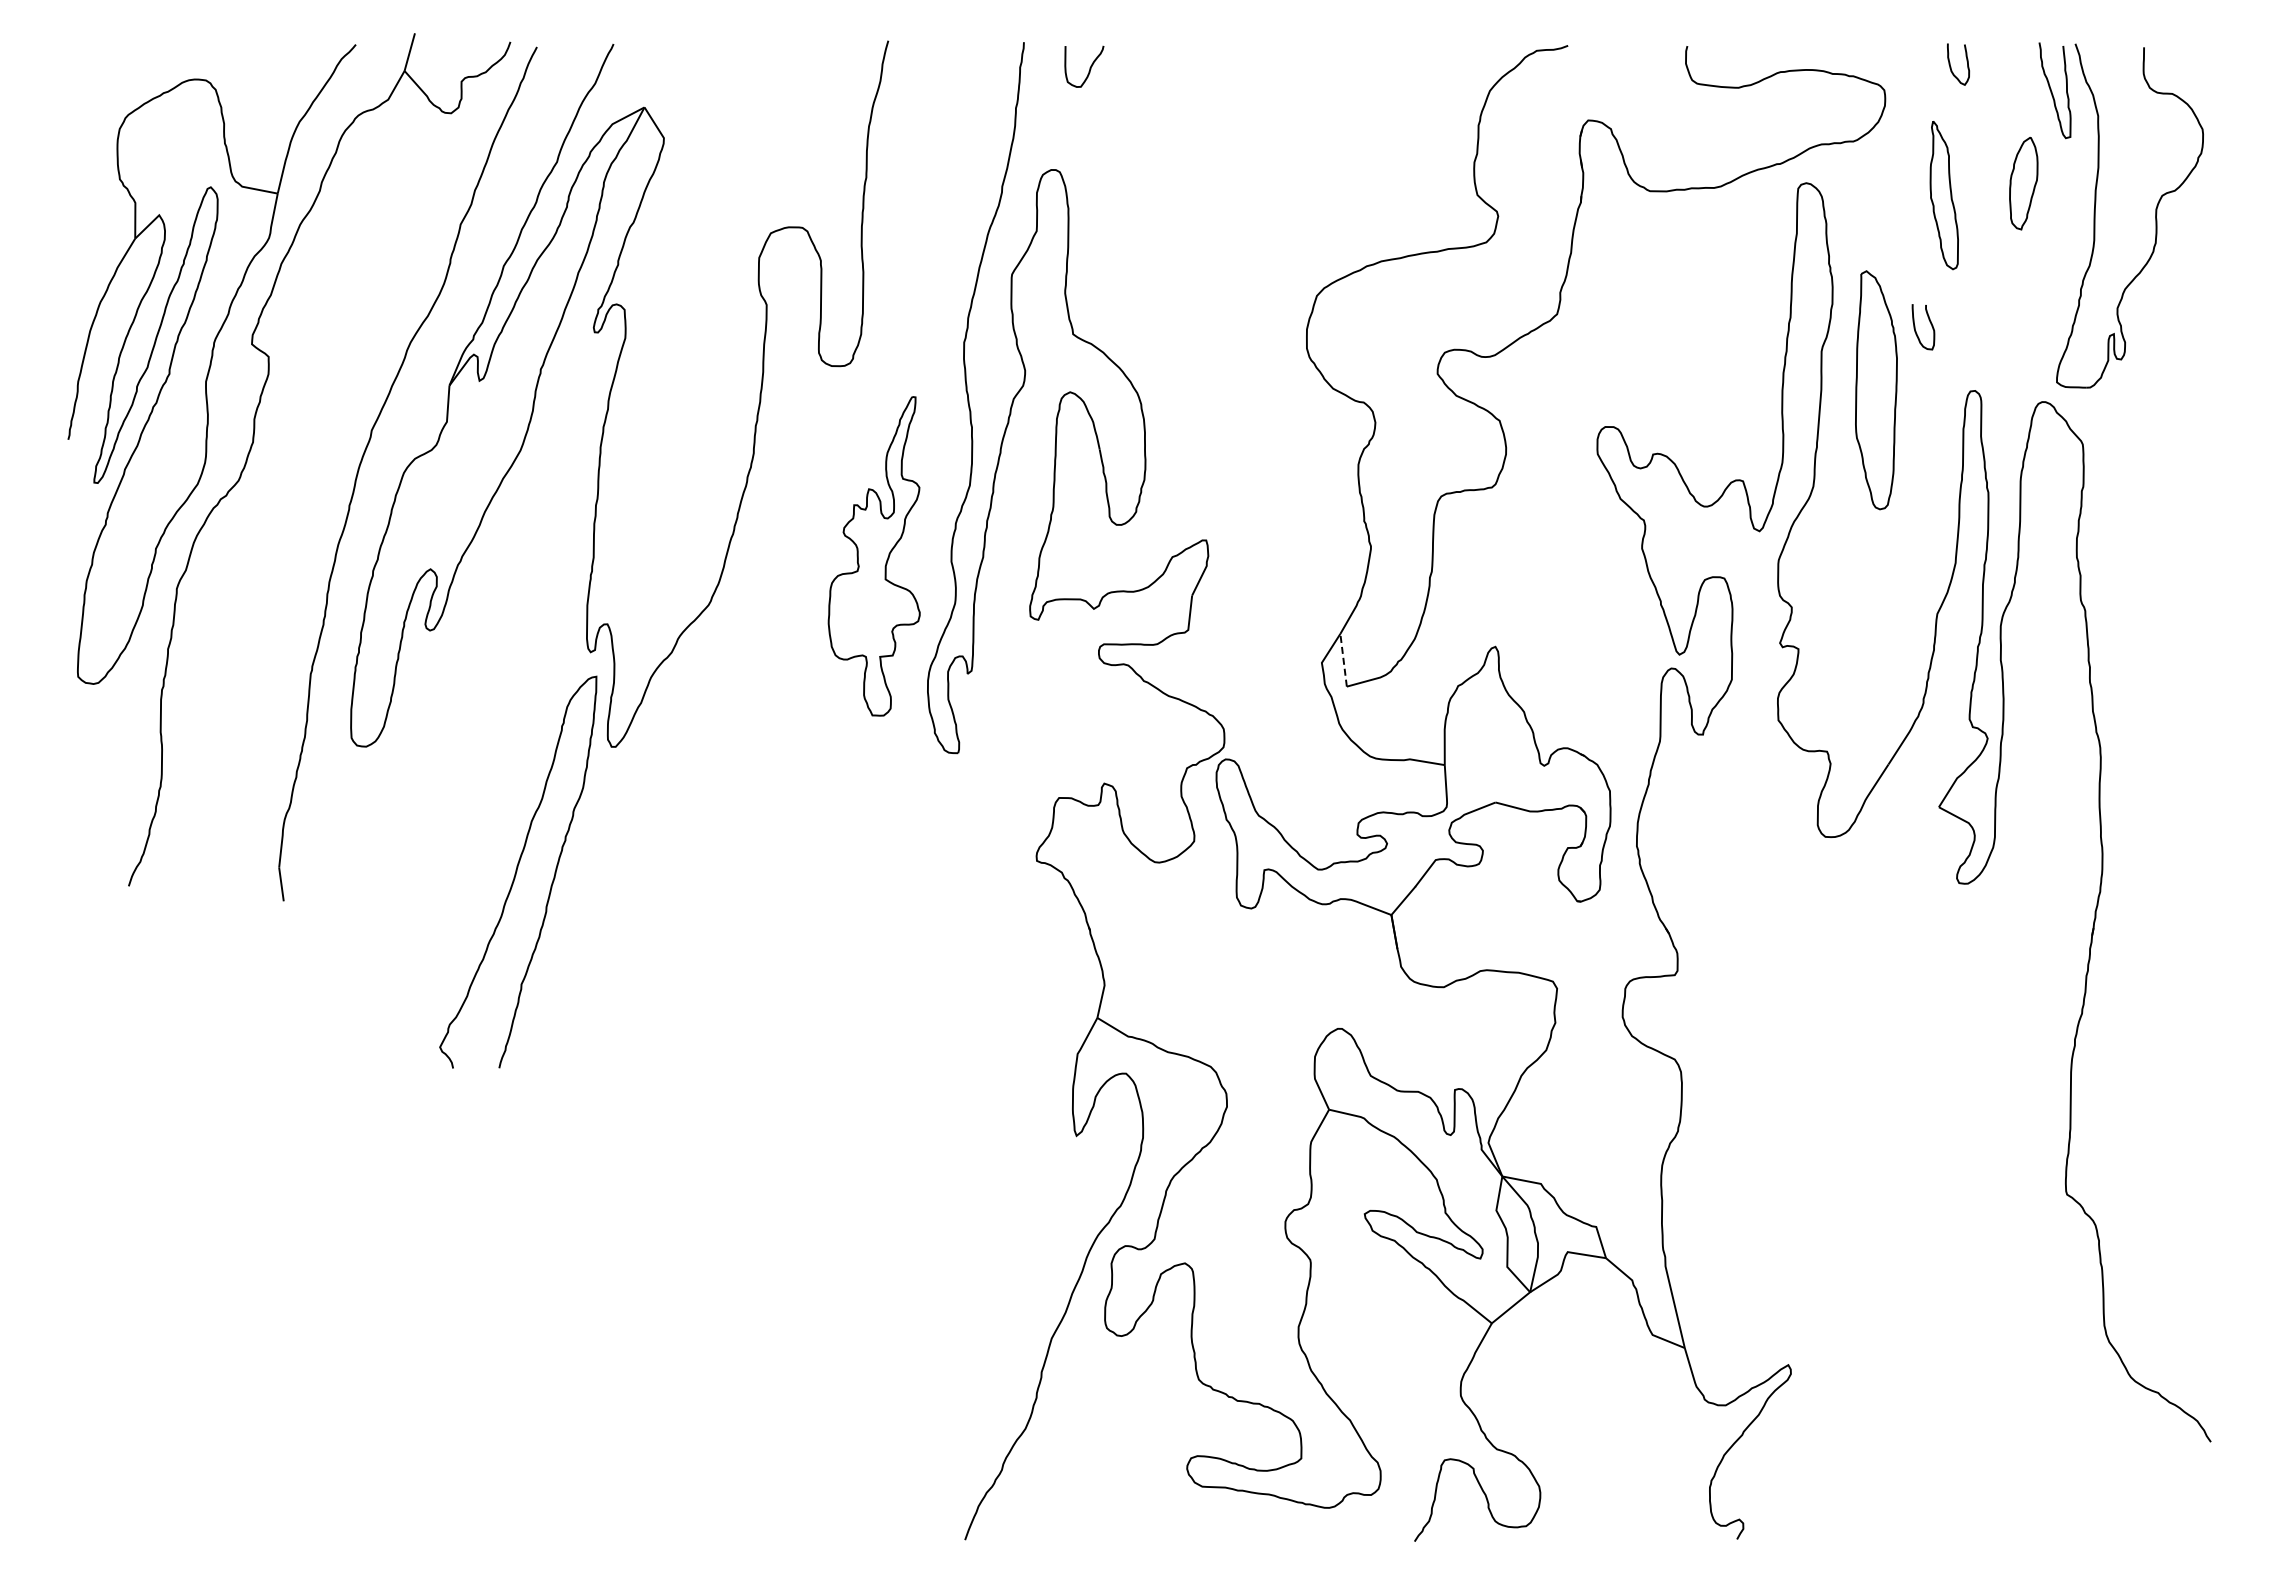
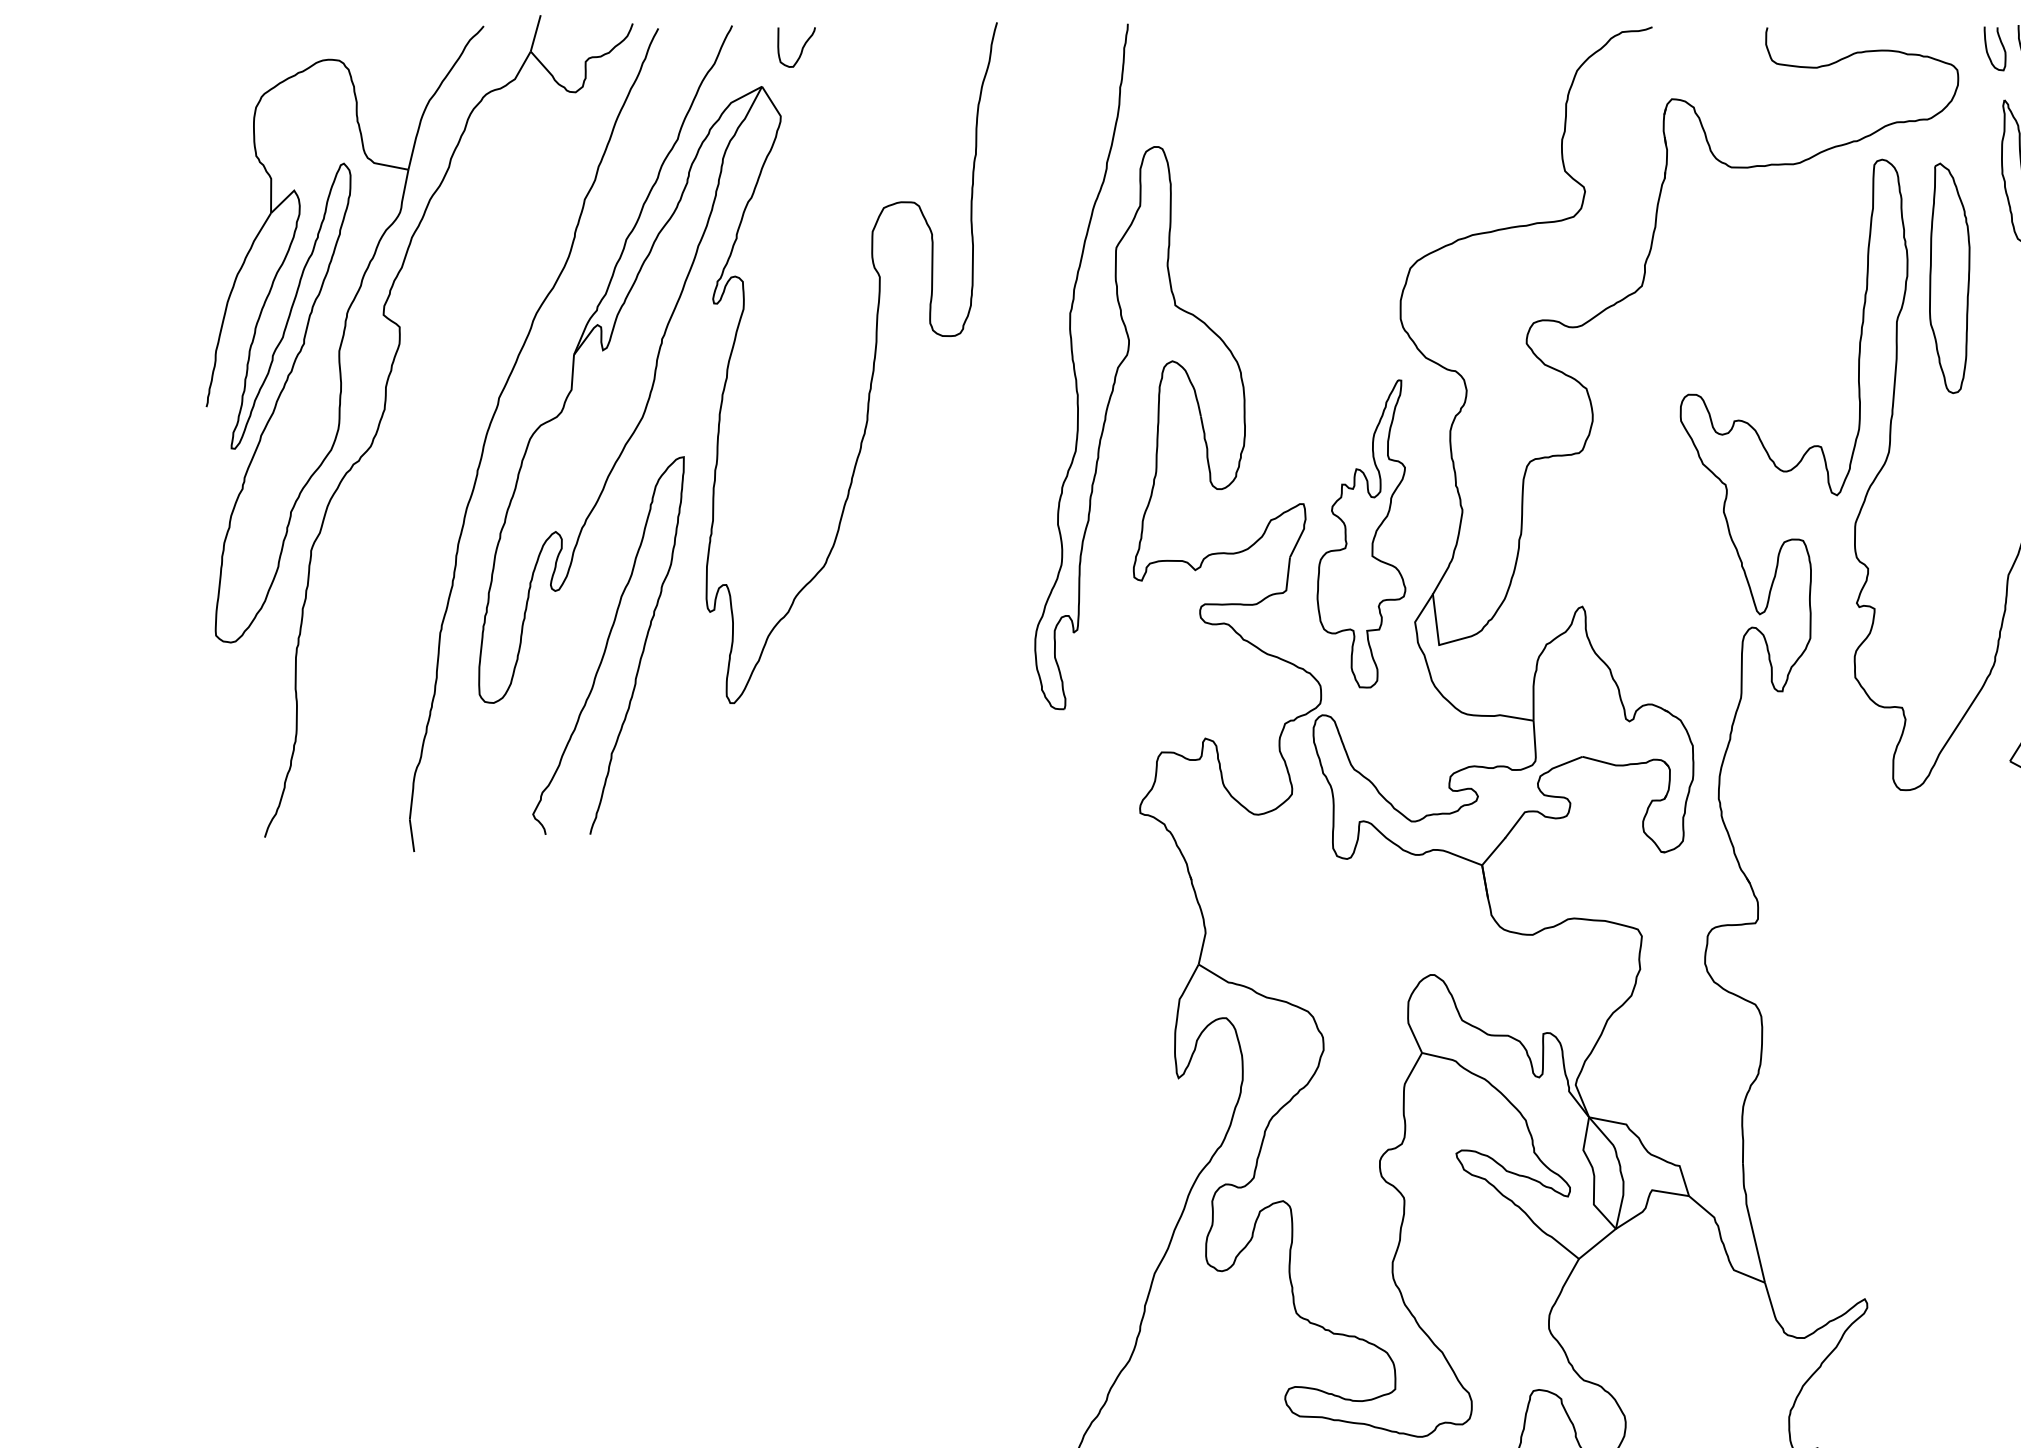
curve: (1089, 67) -> (801, 48), moved
curve: (1930, 324) -> (2001, 46), moved
part: (1876, 390) -> (1949, 278), moved
part: (873, 556) -> (1360, 534), moved
line: (1343, 660) -> (1435, 619), dashed -> solid
curve: (517, 871) -> (607, 644), moved

